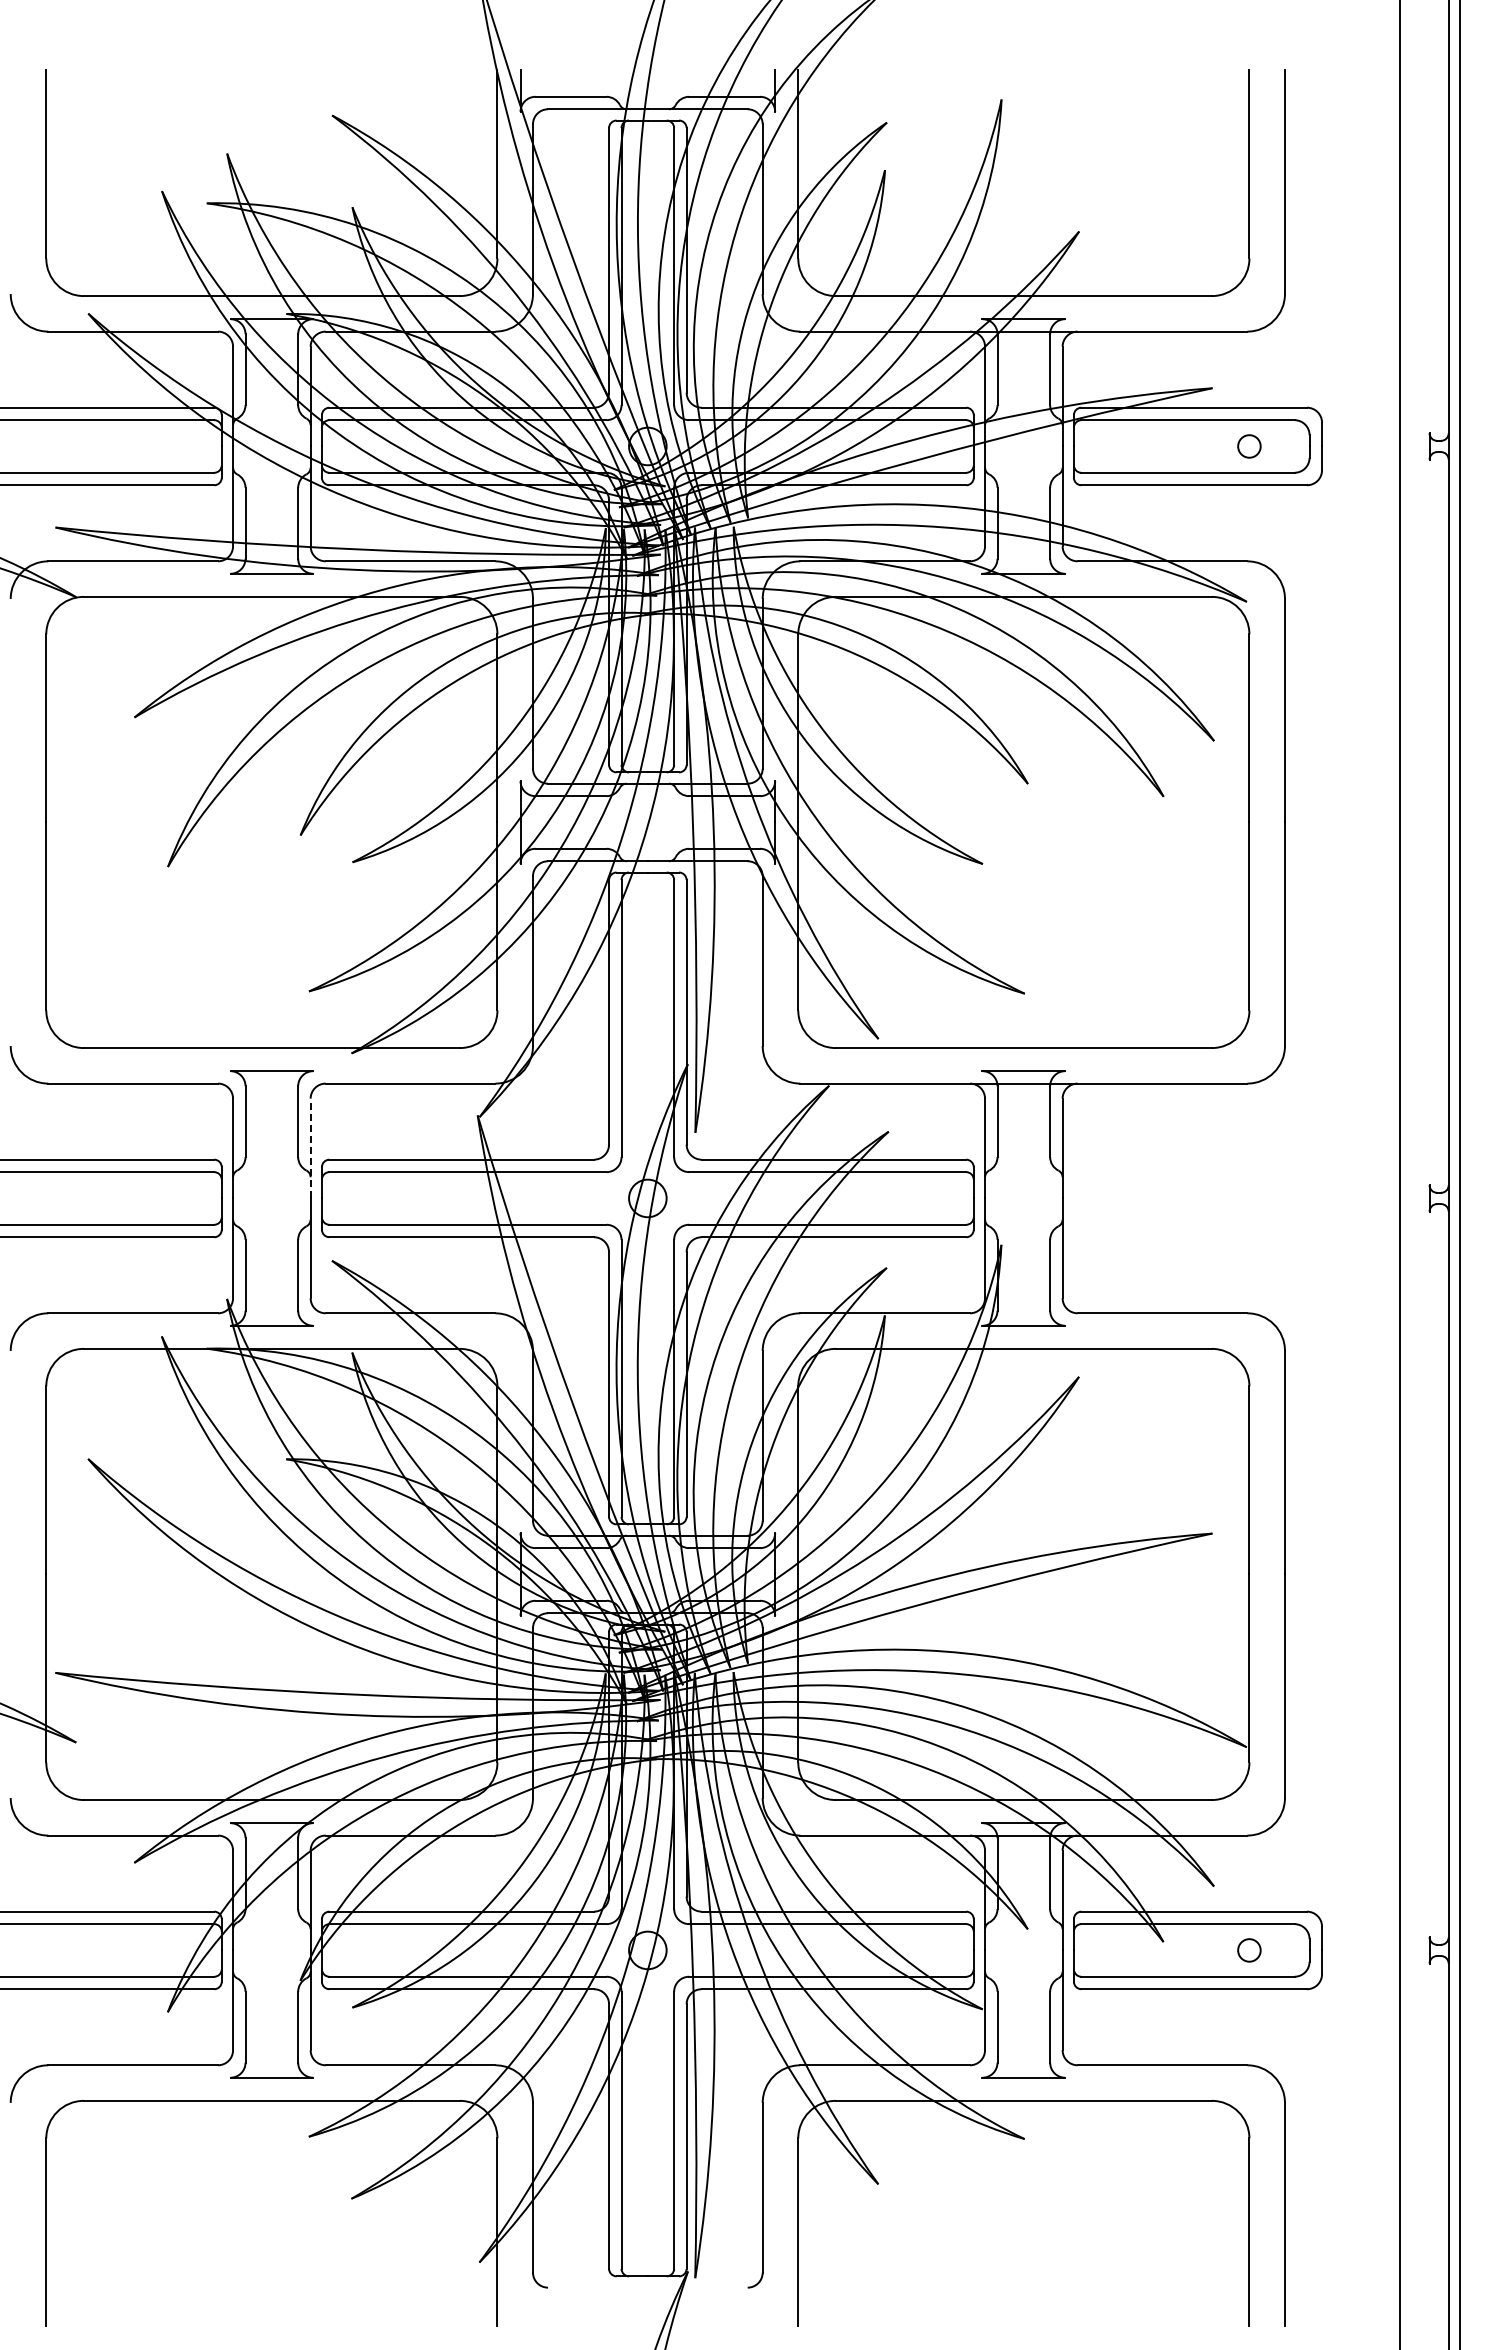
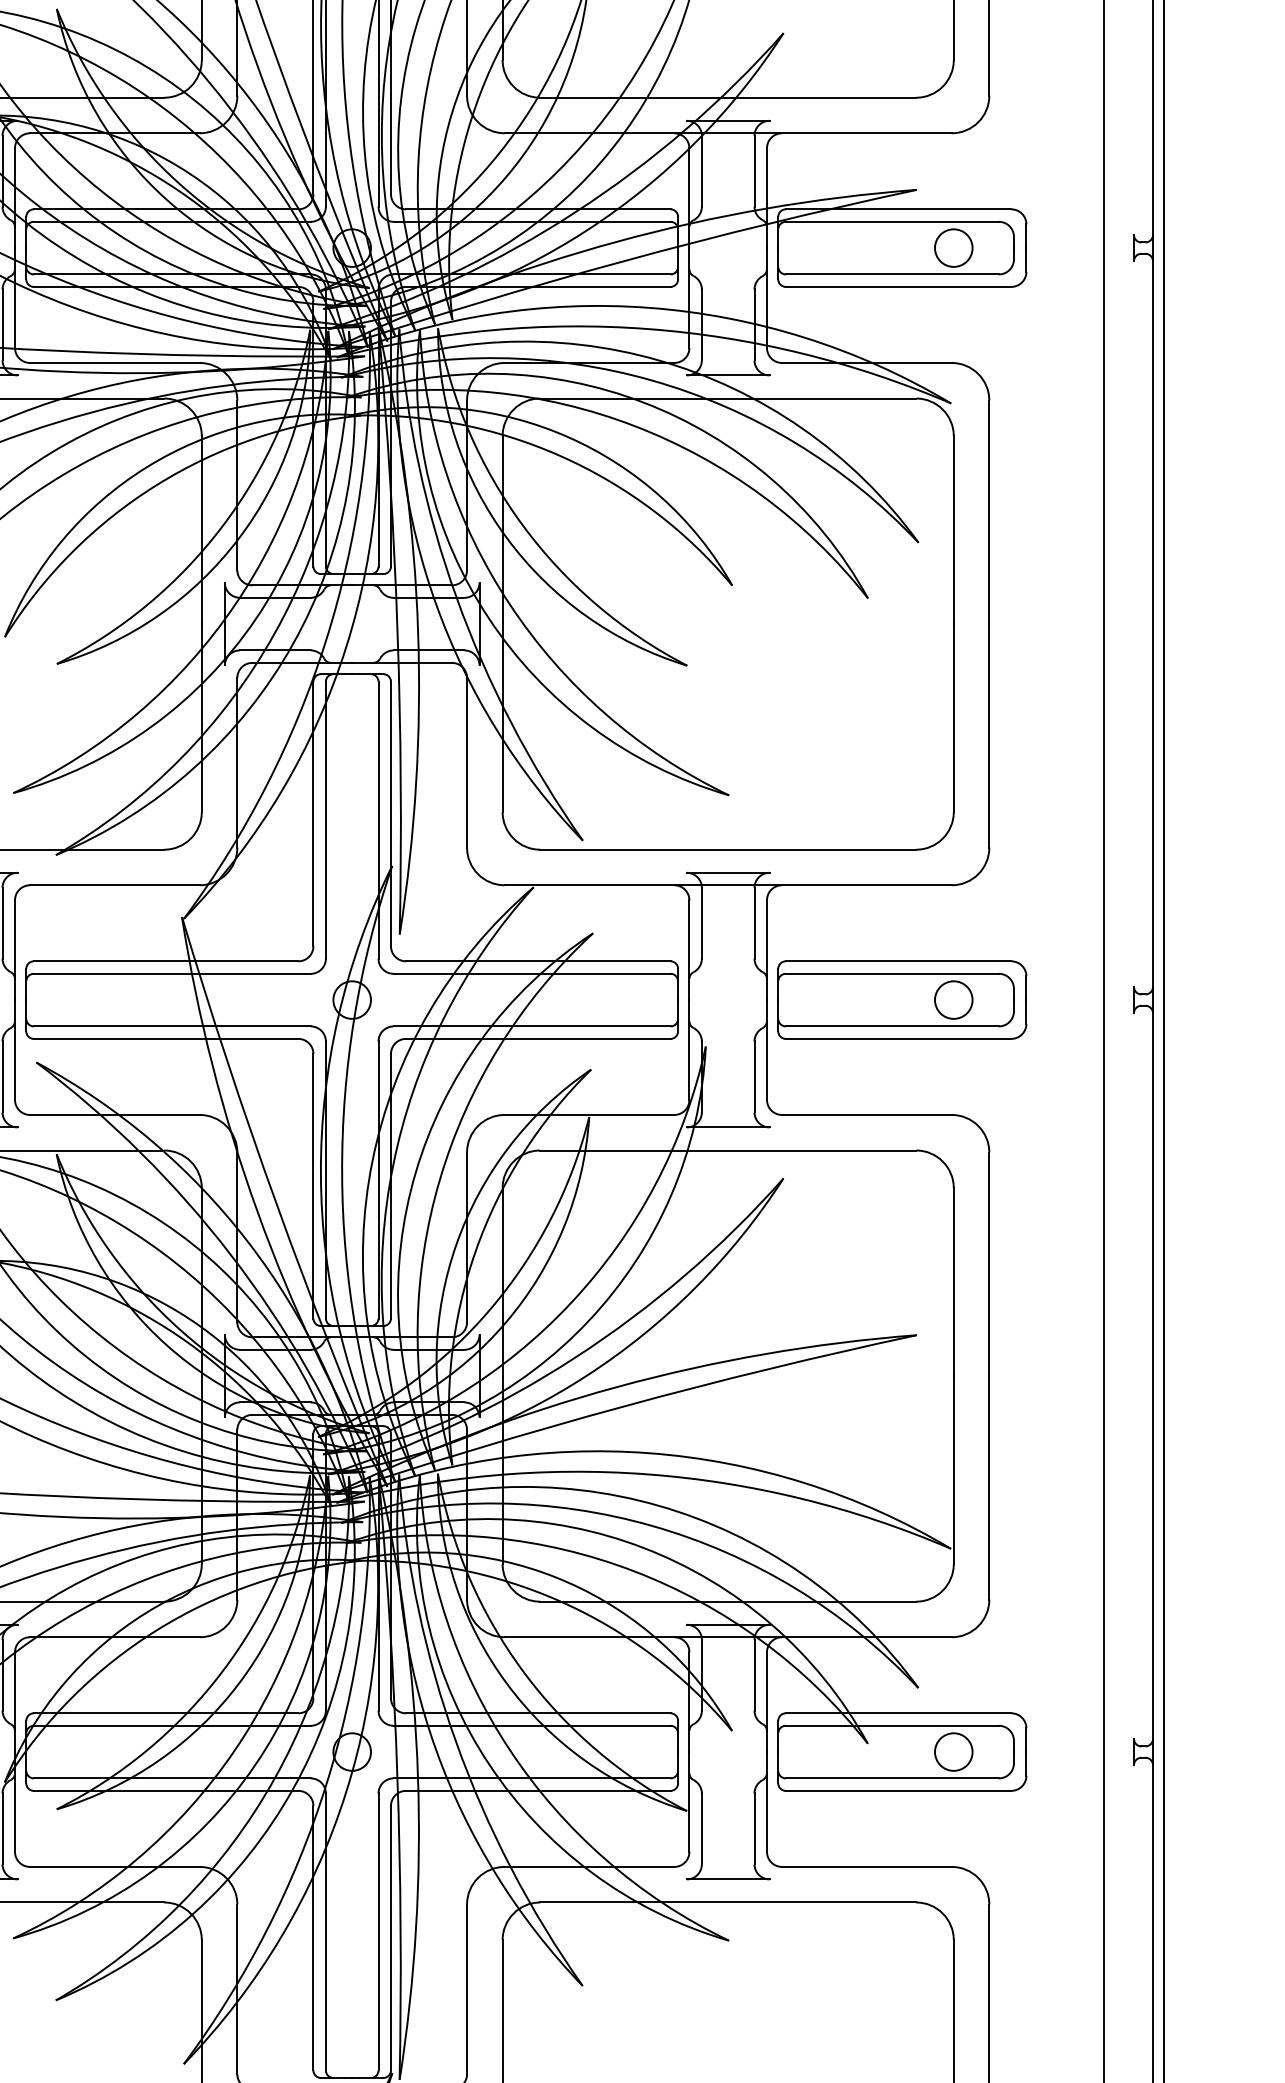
circle: (1249, 446) -> (953, 248), size x1.67
line: (310, 1148) -> (14, 950), dashed -> solid
part: (1197, 1198) -> (901, 1000), added
circle: (1249, 1950) -> (953, 1752), size x1.67

